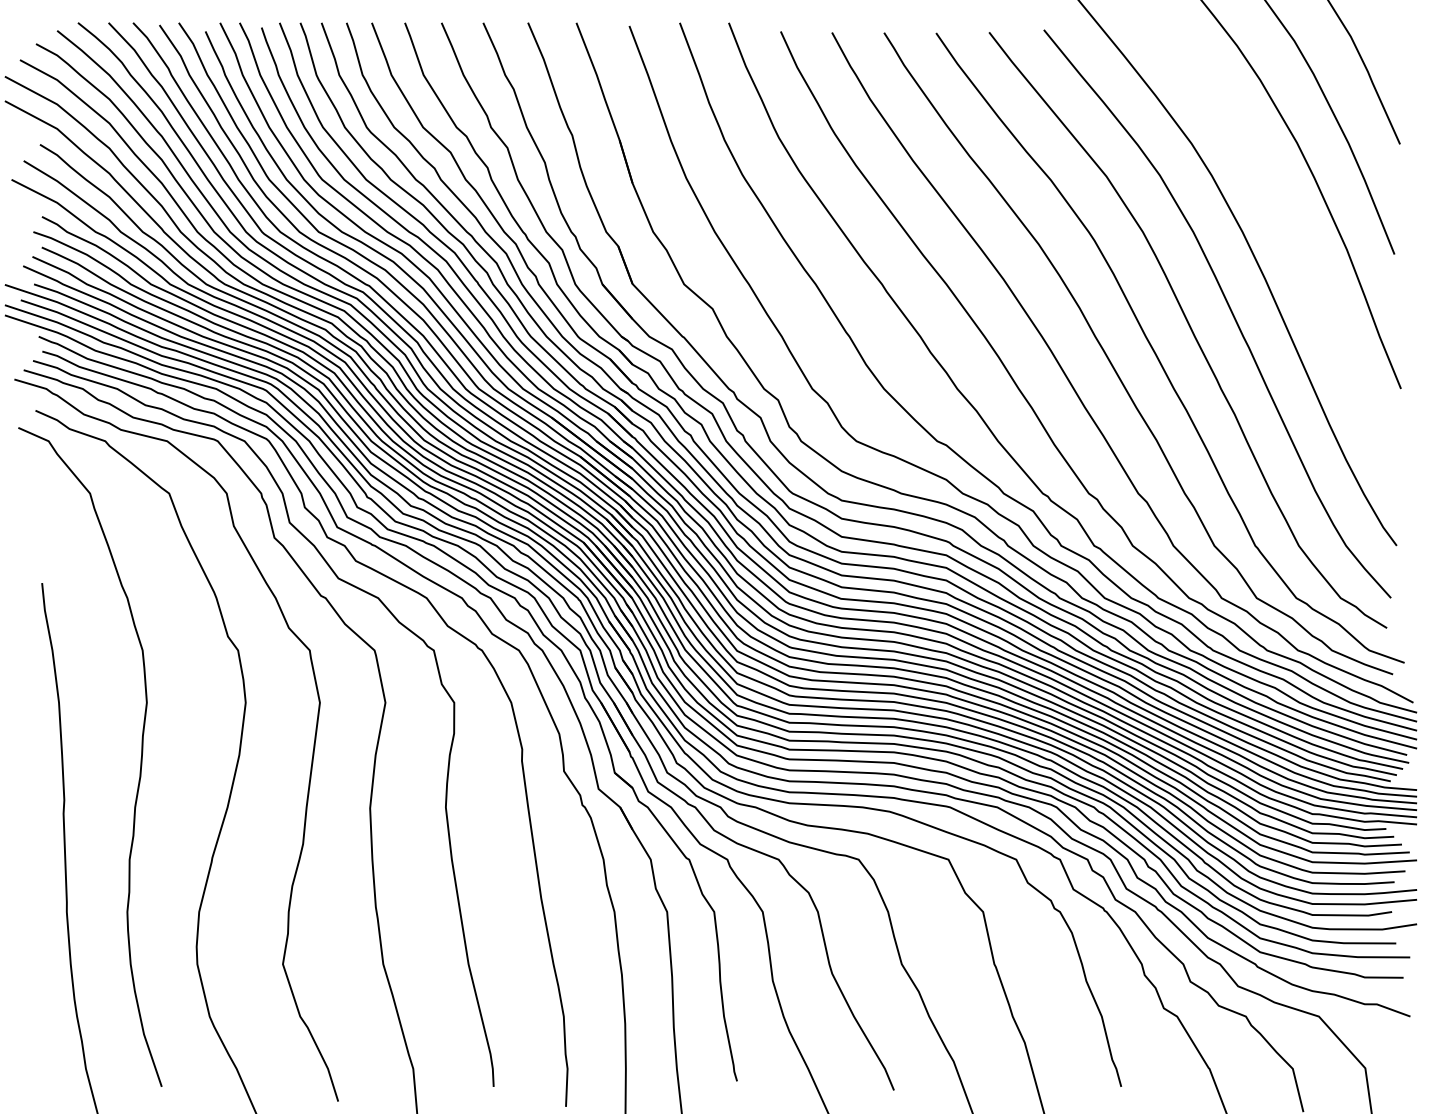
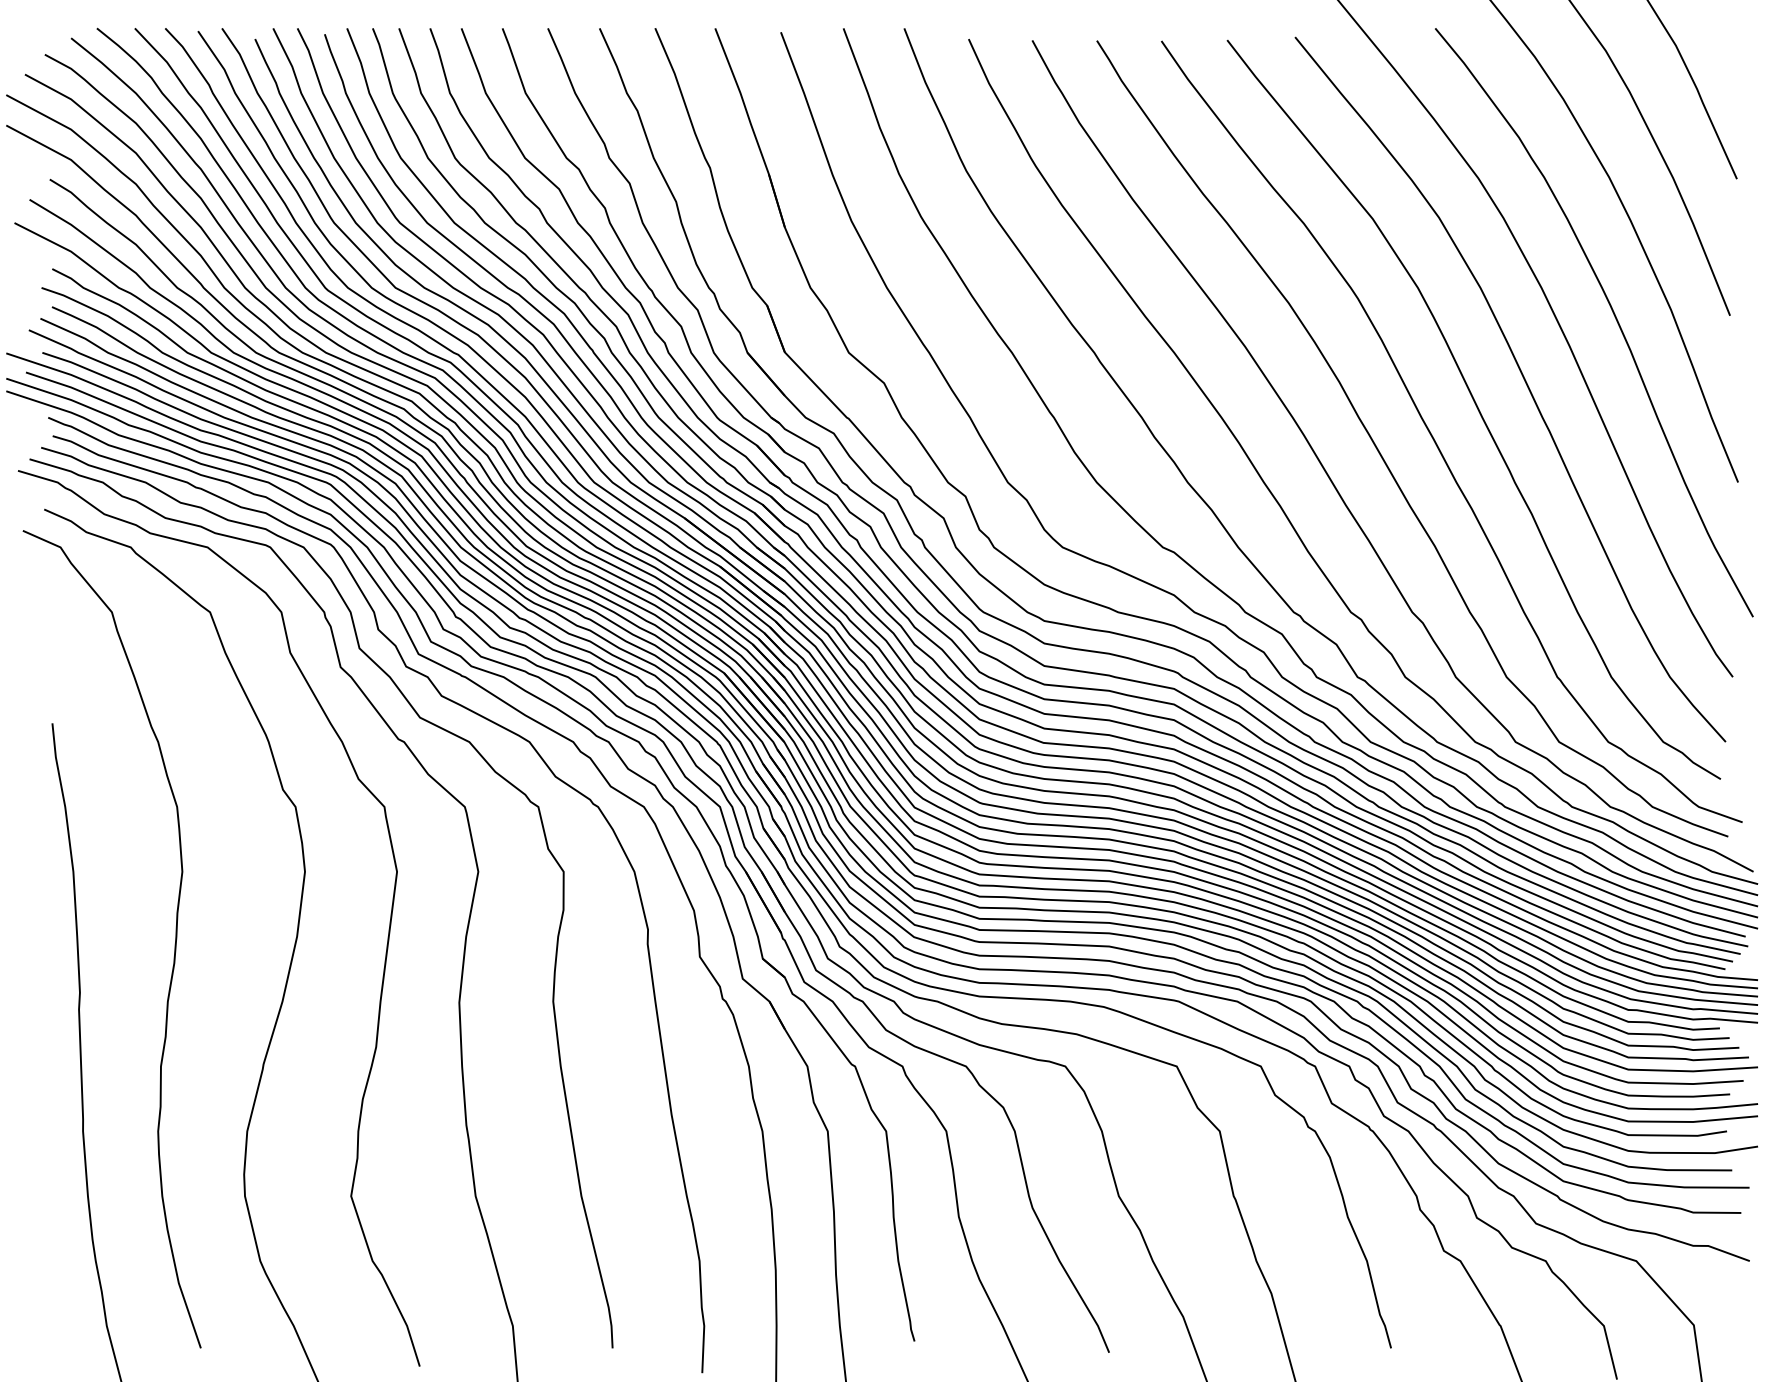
curve: (1299, 252) -> (1612, 313), added

